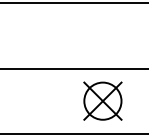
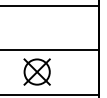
part: (101, 100) -> (36, 71), moved

